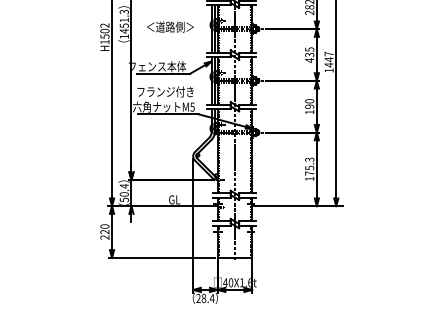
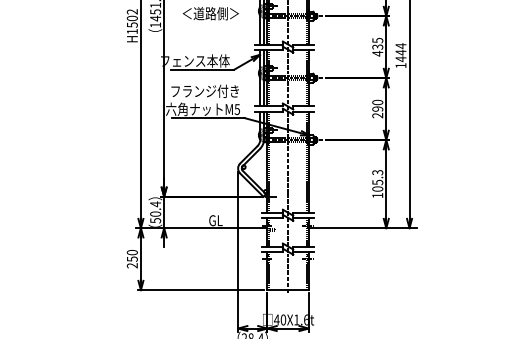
text: (328, 53) -> (400, 45), 1447 -> 1444
text: (309, 112) -> (377, 115), 190 -> 290
text: (309, 173) -> (377, 189), 175.3 -> 105.3
text: (104, 231) -> (131, 258), 220 -> 250

